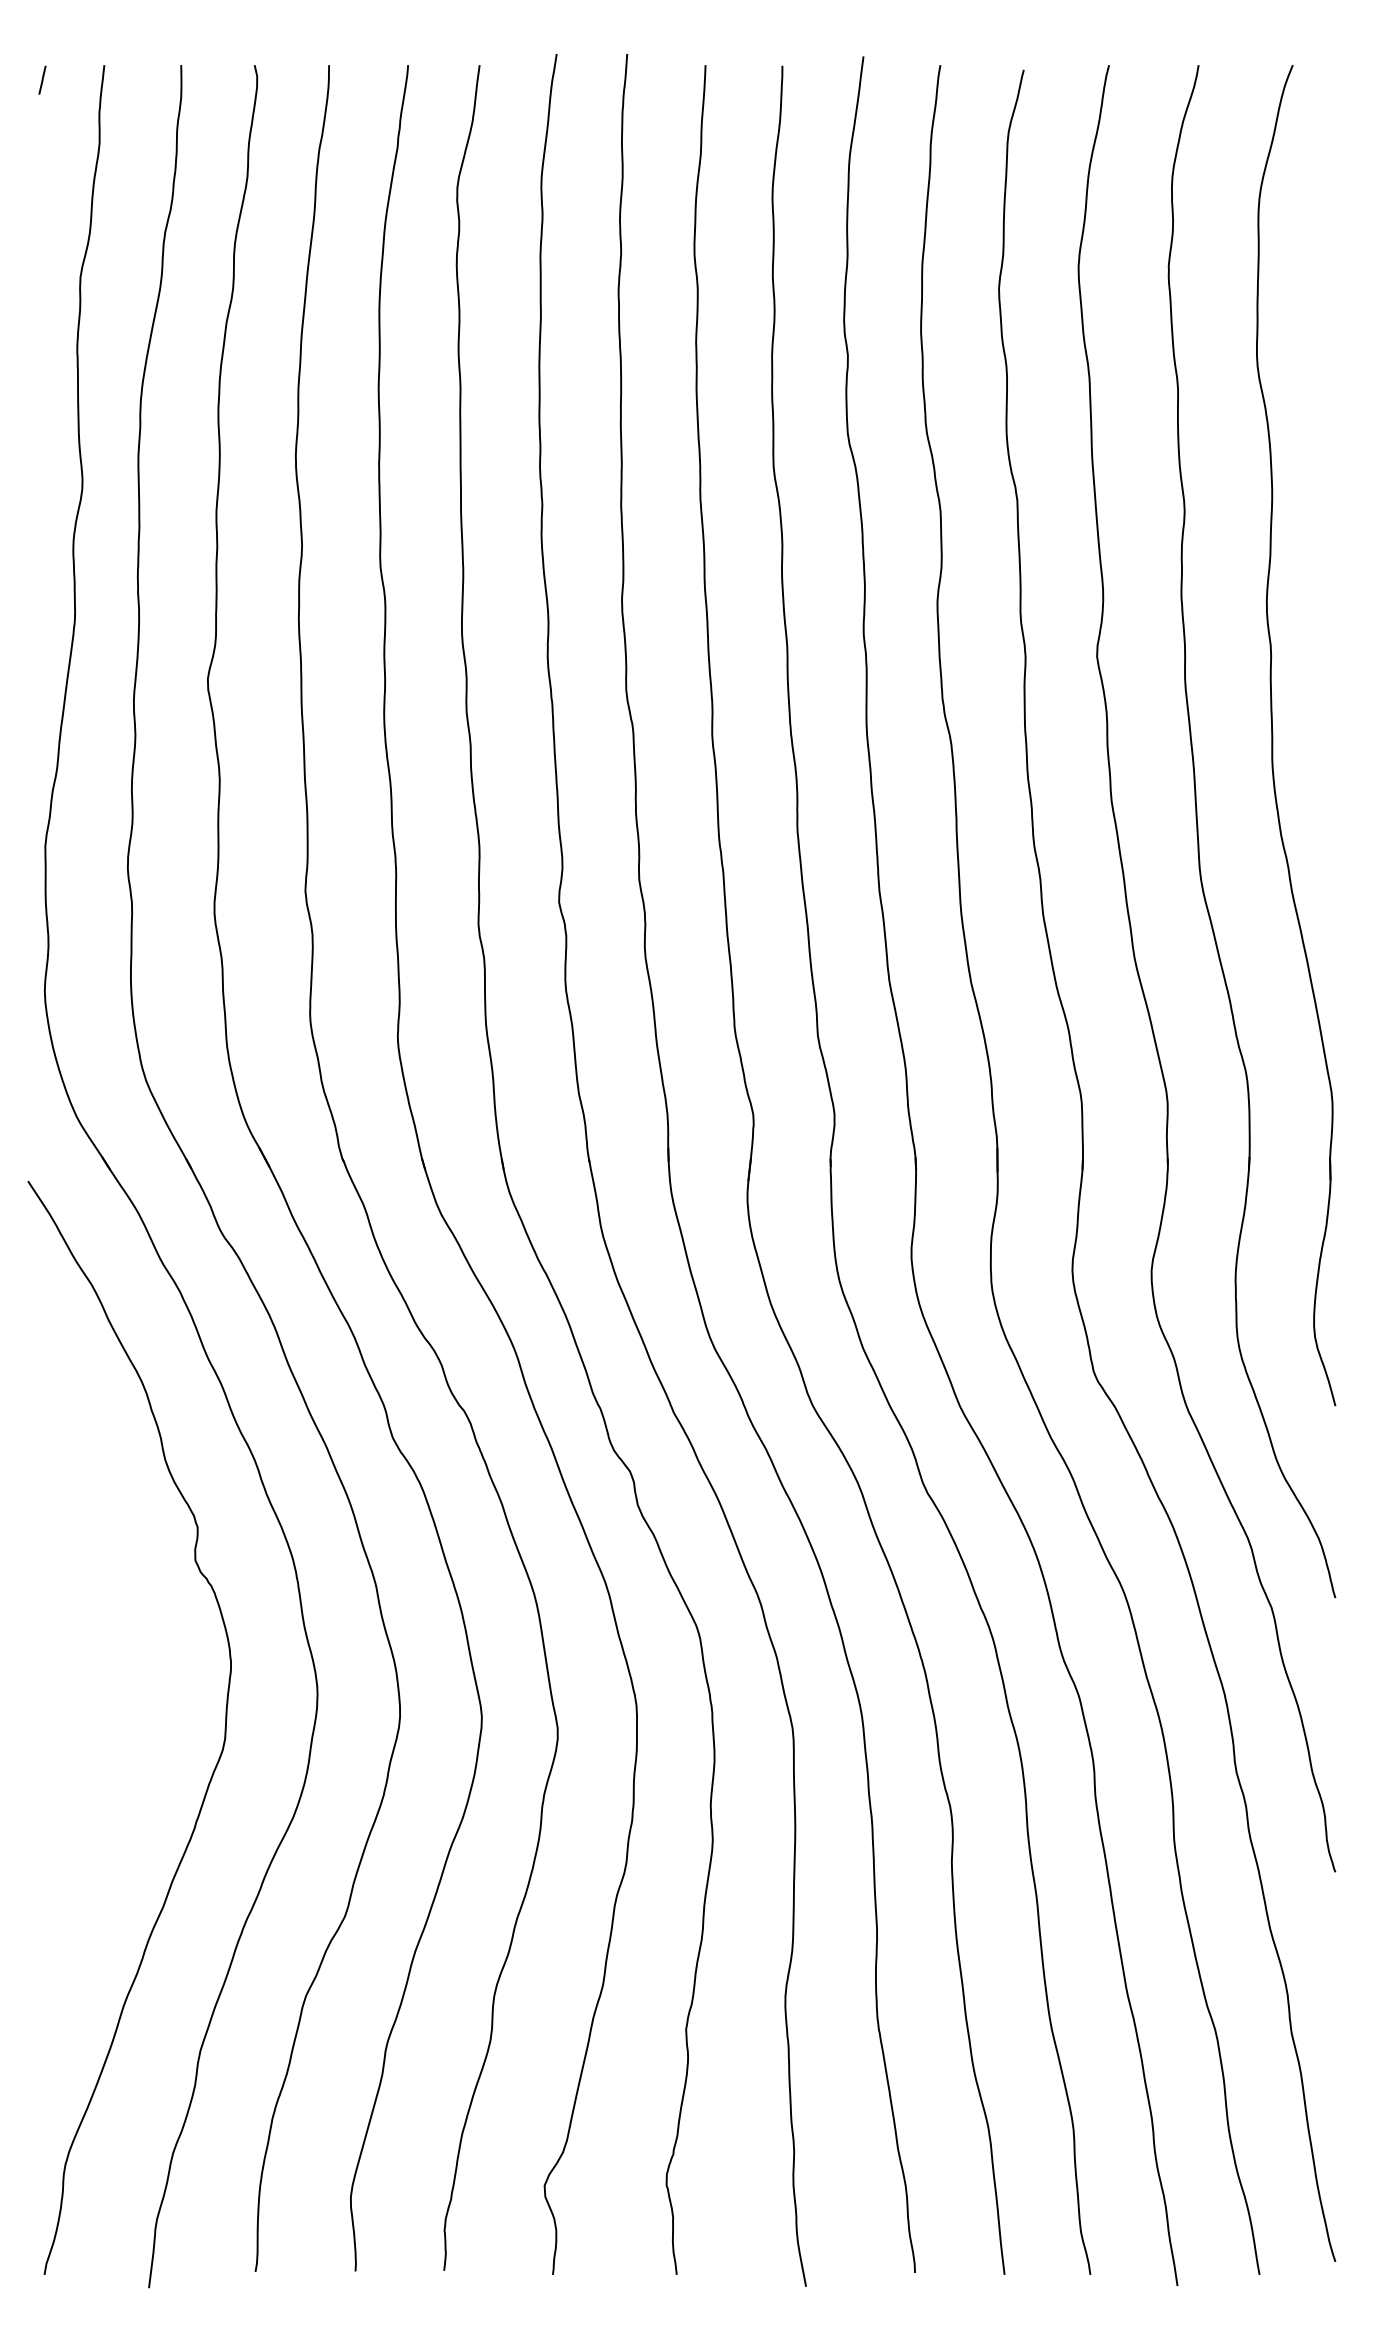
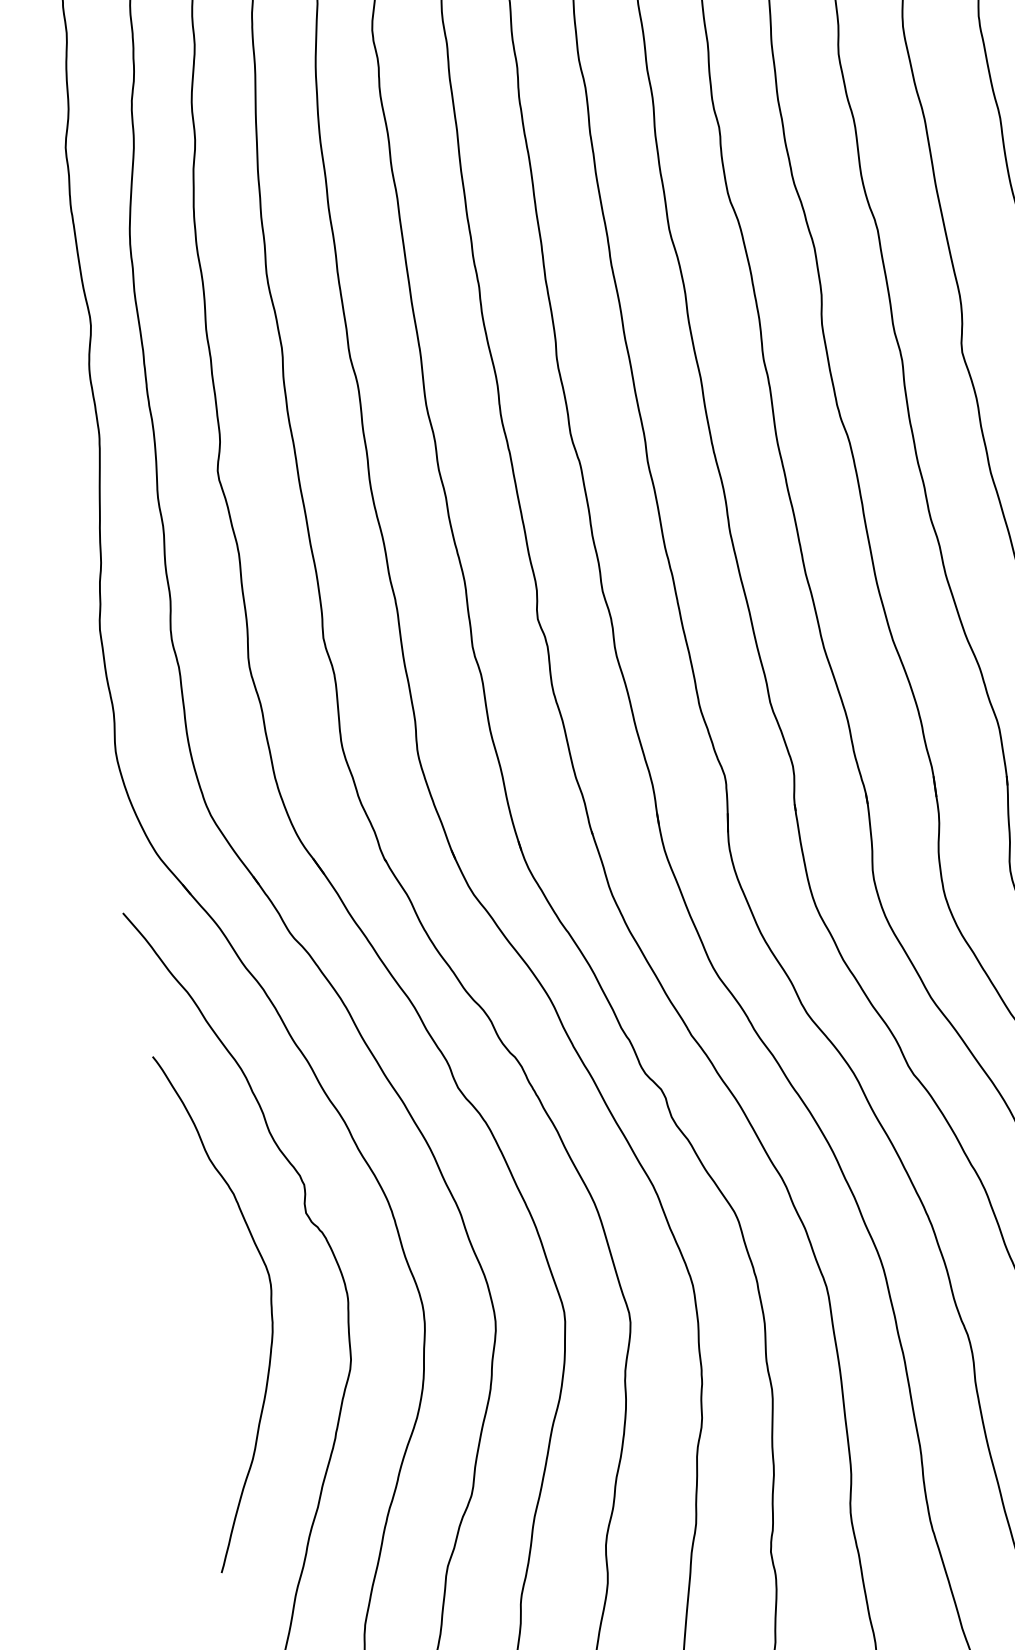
curve: (139, 1660) -> (270, 1303), added

